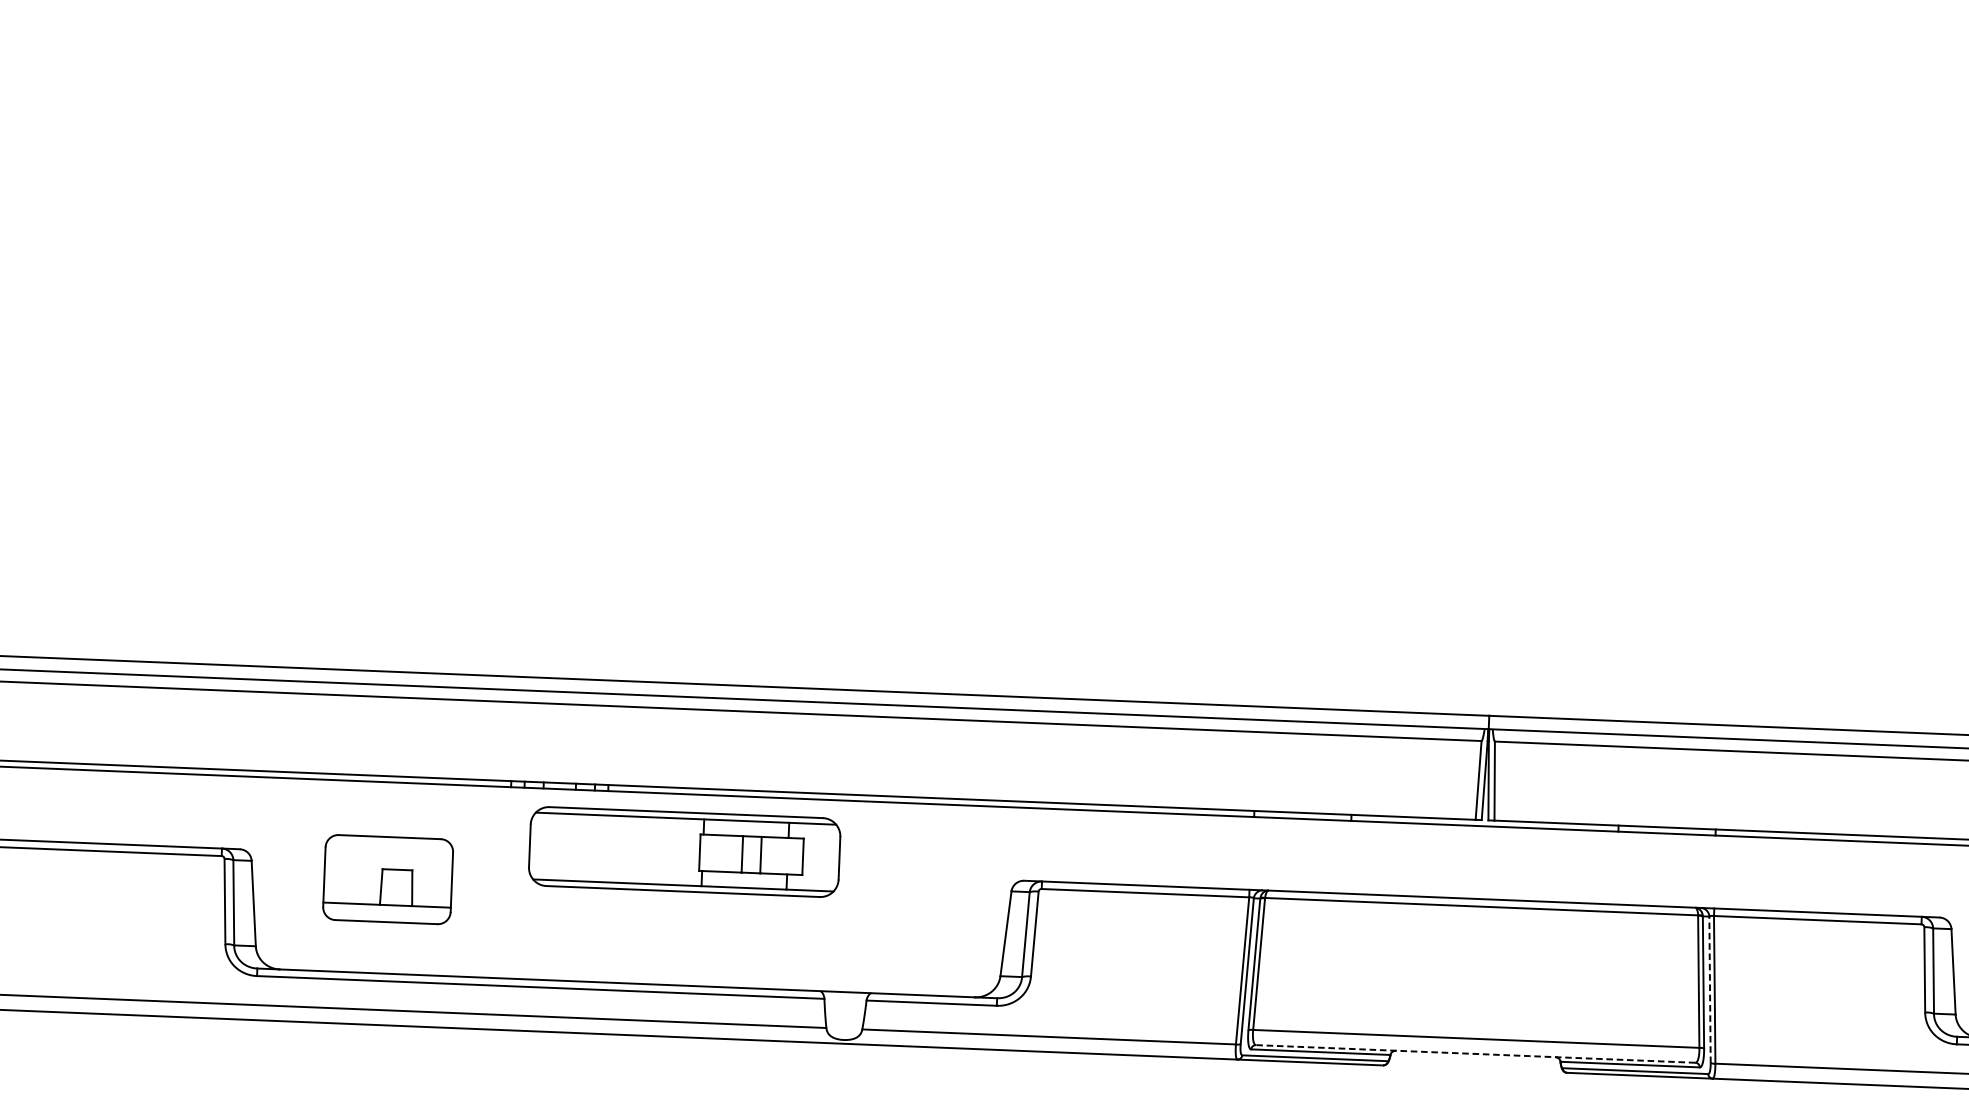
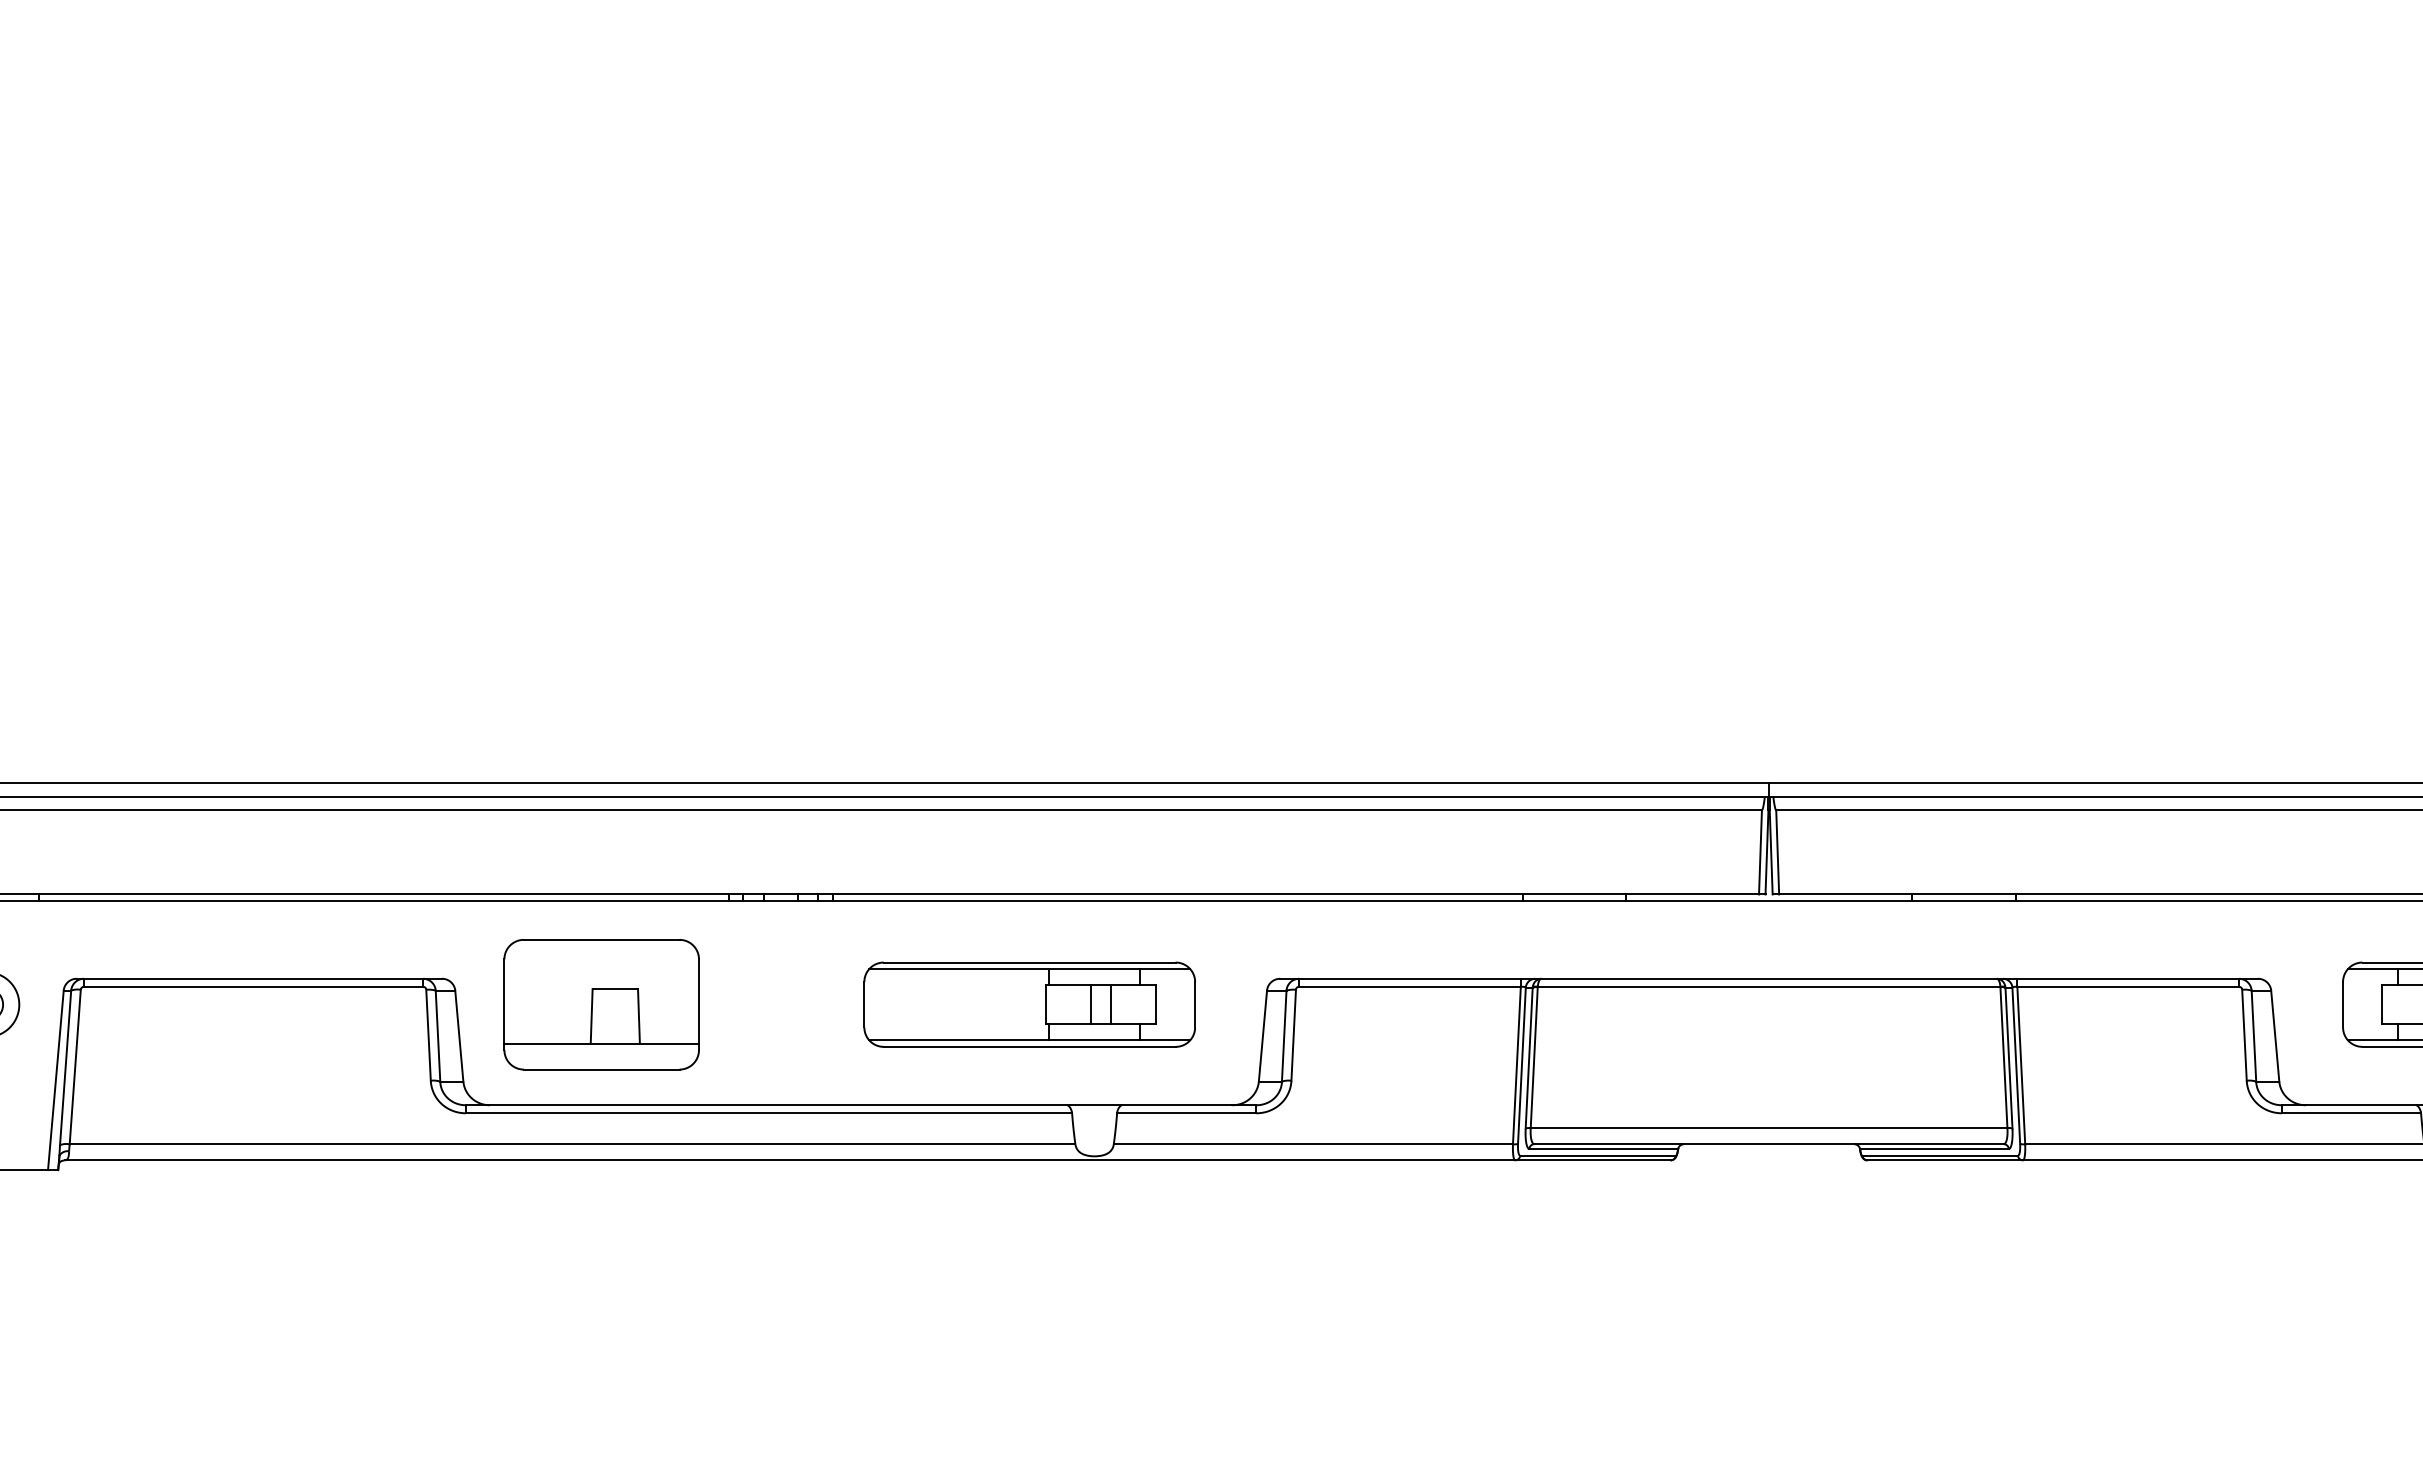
part: (684, 851) -> (1029, 1004), moved
part: (388, 879) -> (601, 1004), size x1.43
line: (1710, 989) -> (2016, 1065), dashed -> solid
line: (1476, 1054) -> (1769, 1144), dashed -> solid

